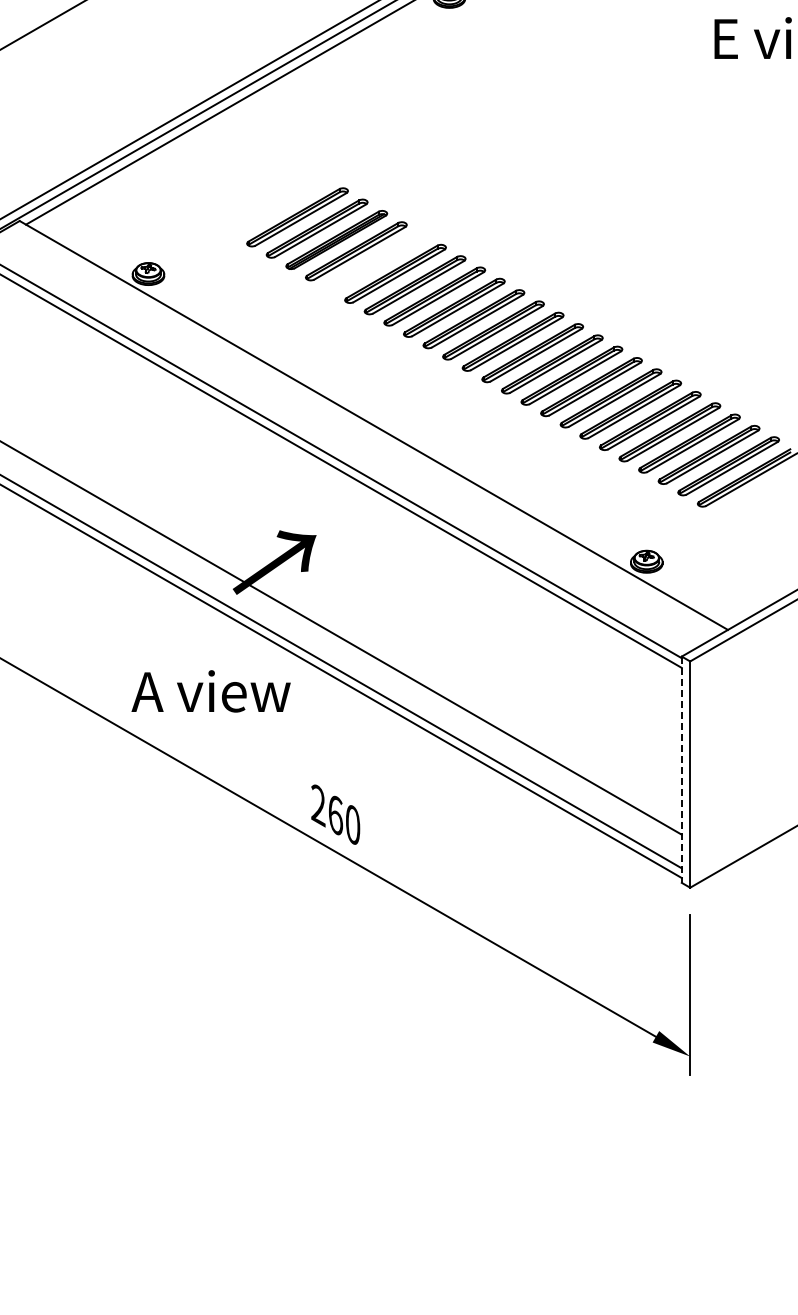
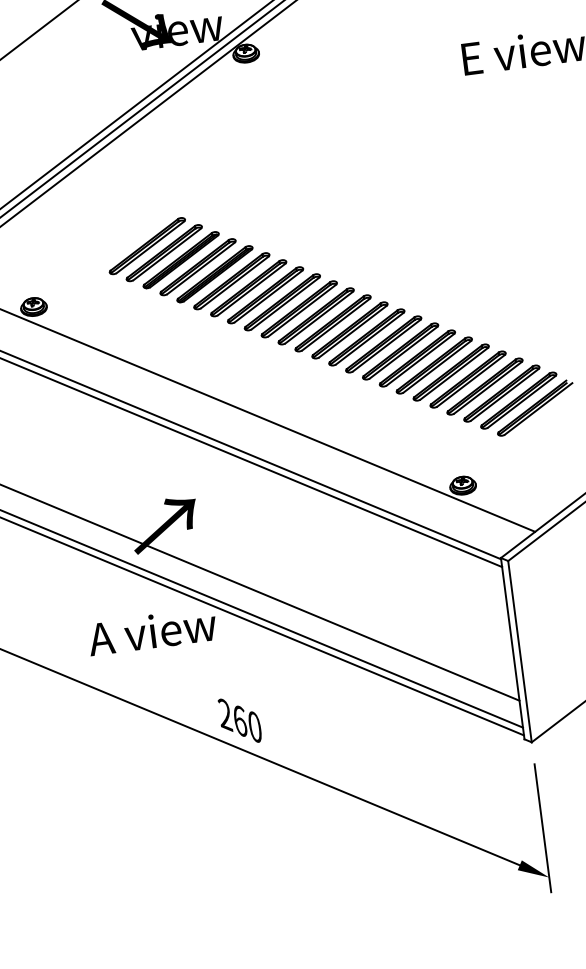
part: (375, 262) -> (214, 274), added
text: (210, 691) -> (151, 631), moved
line: (681, 770) -> (512, 649), dashed -> solid

